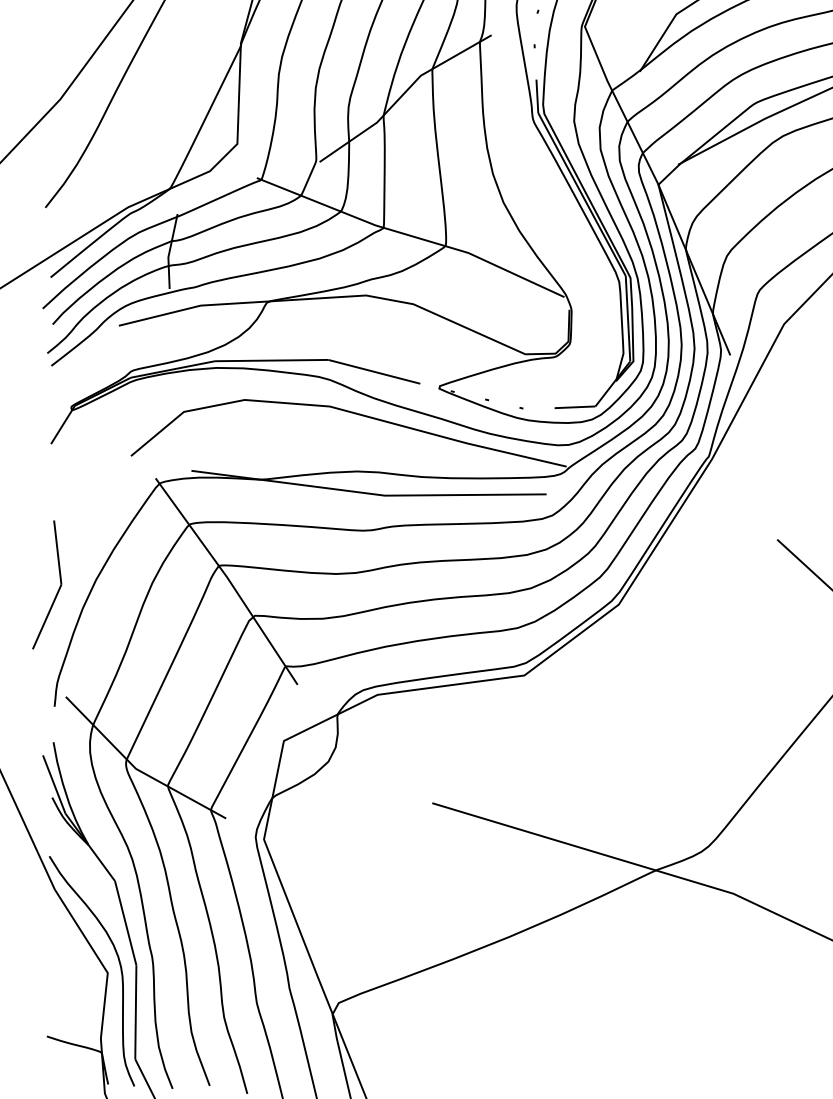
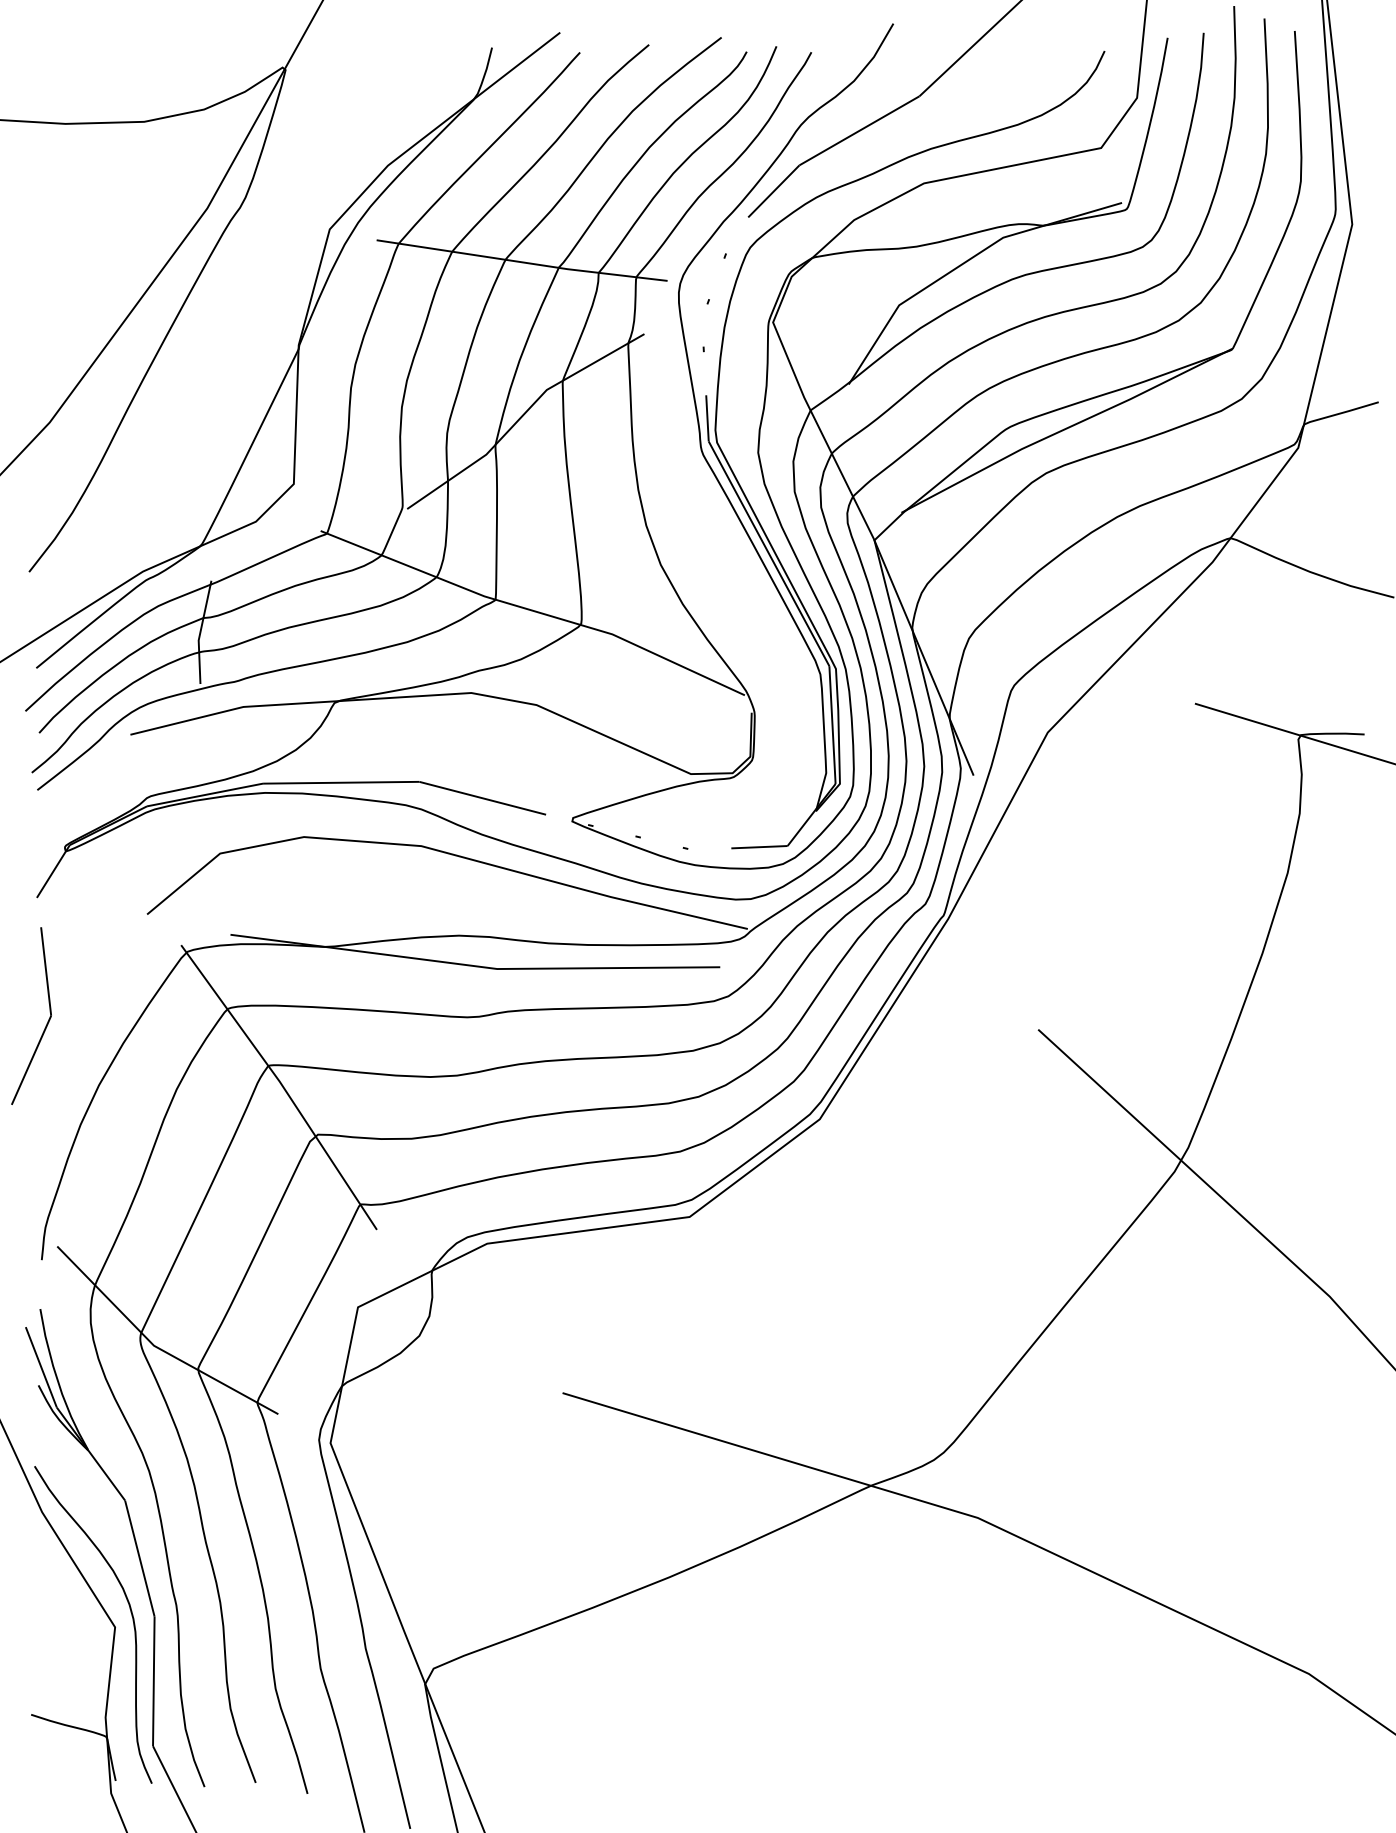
line: (58, 590) -> (46, 1023), moved

